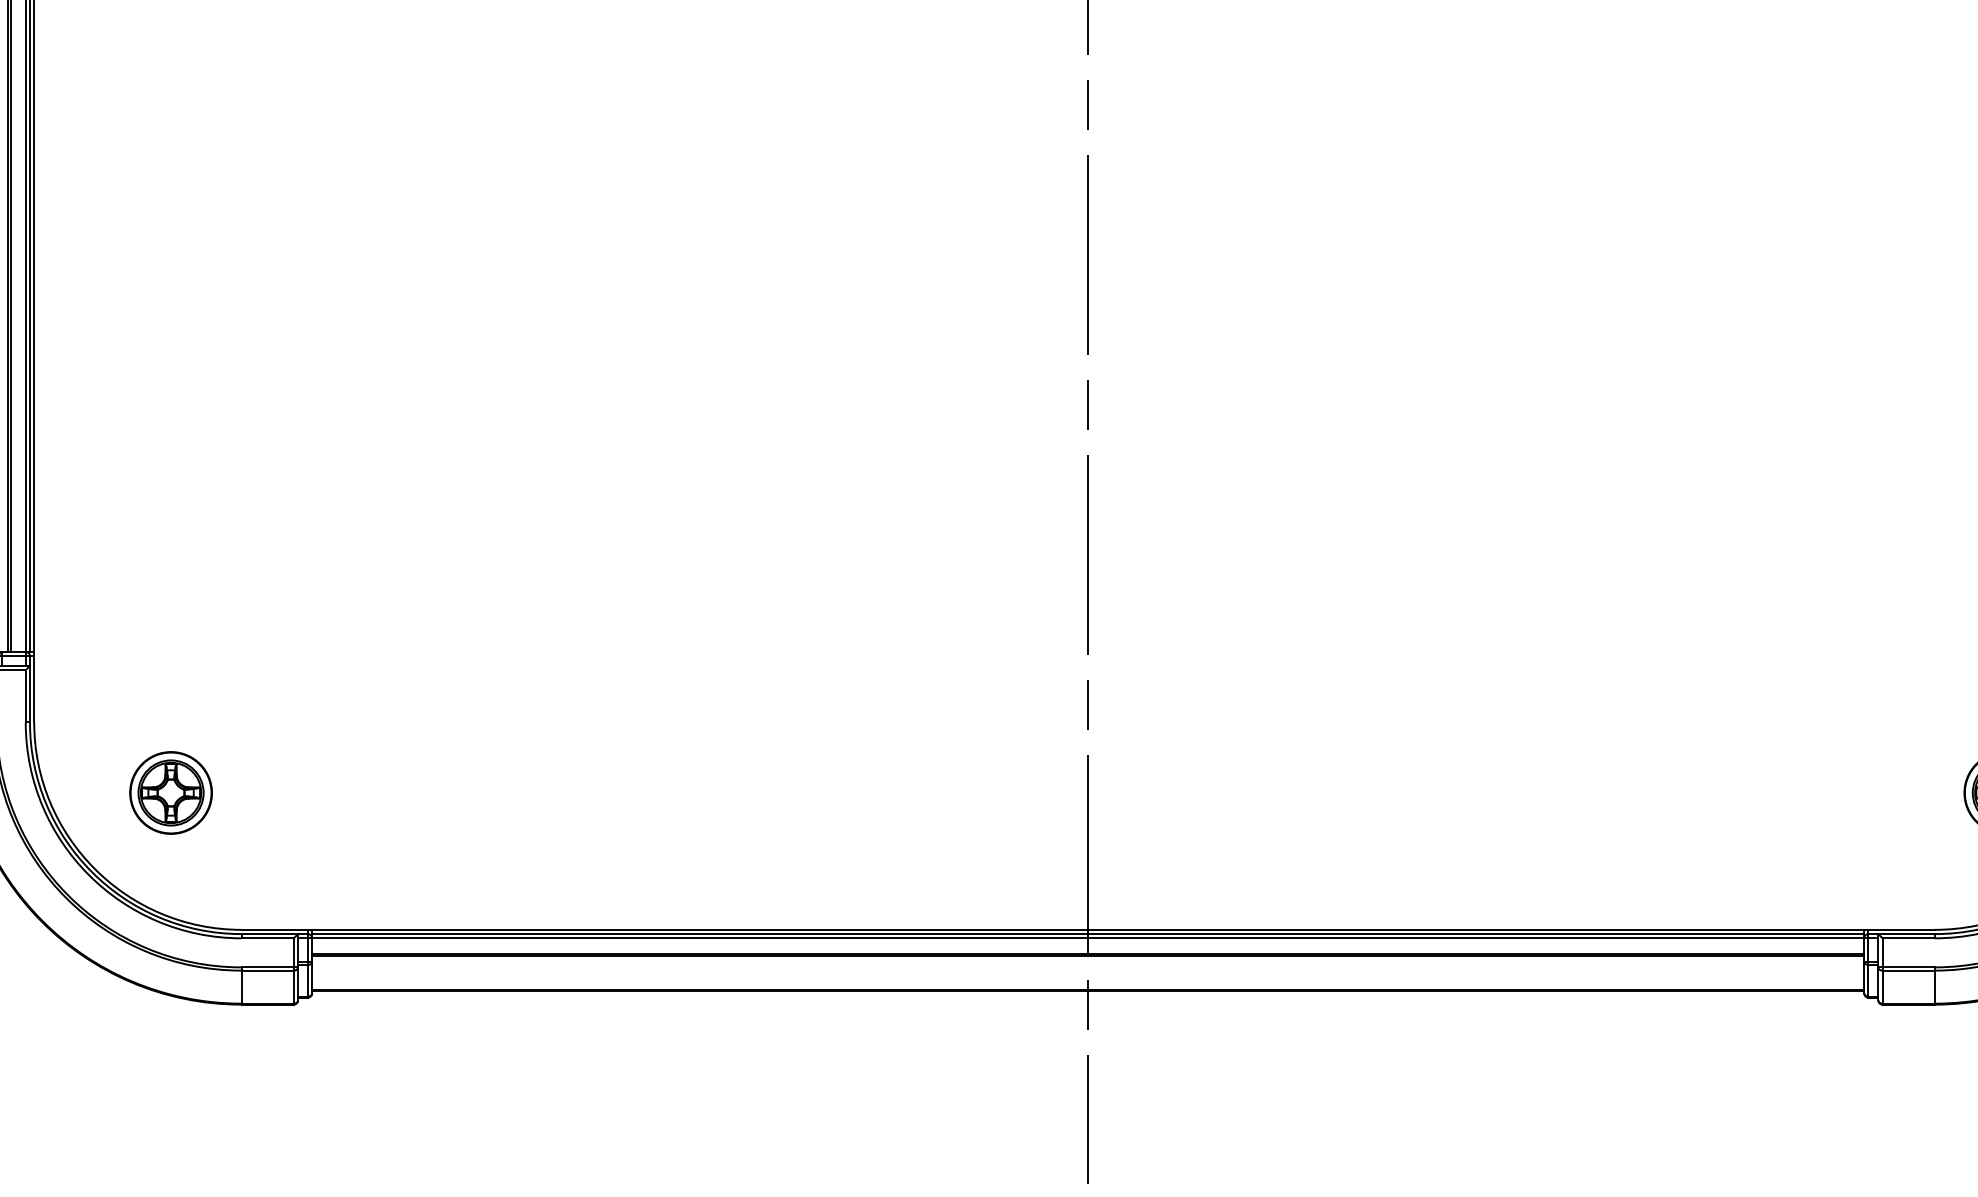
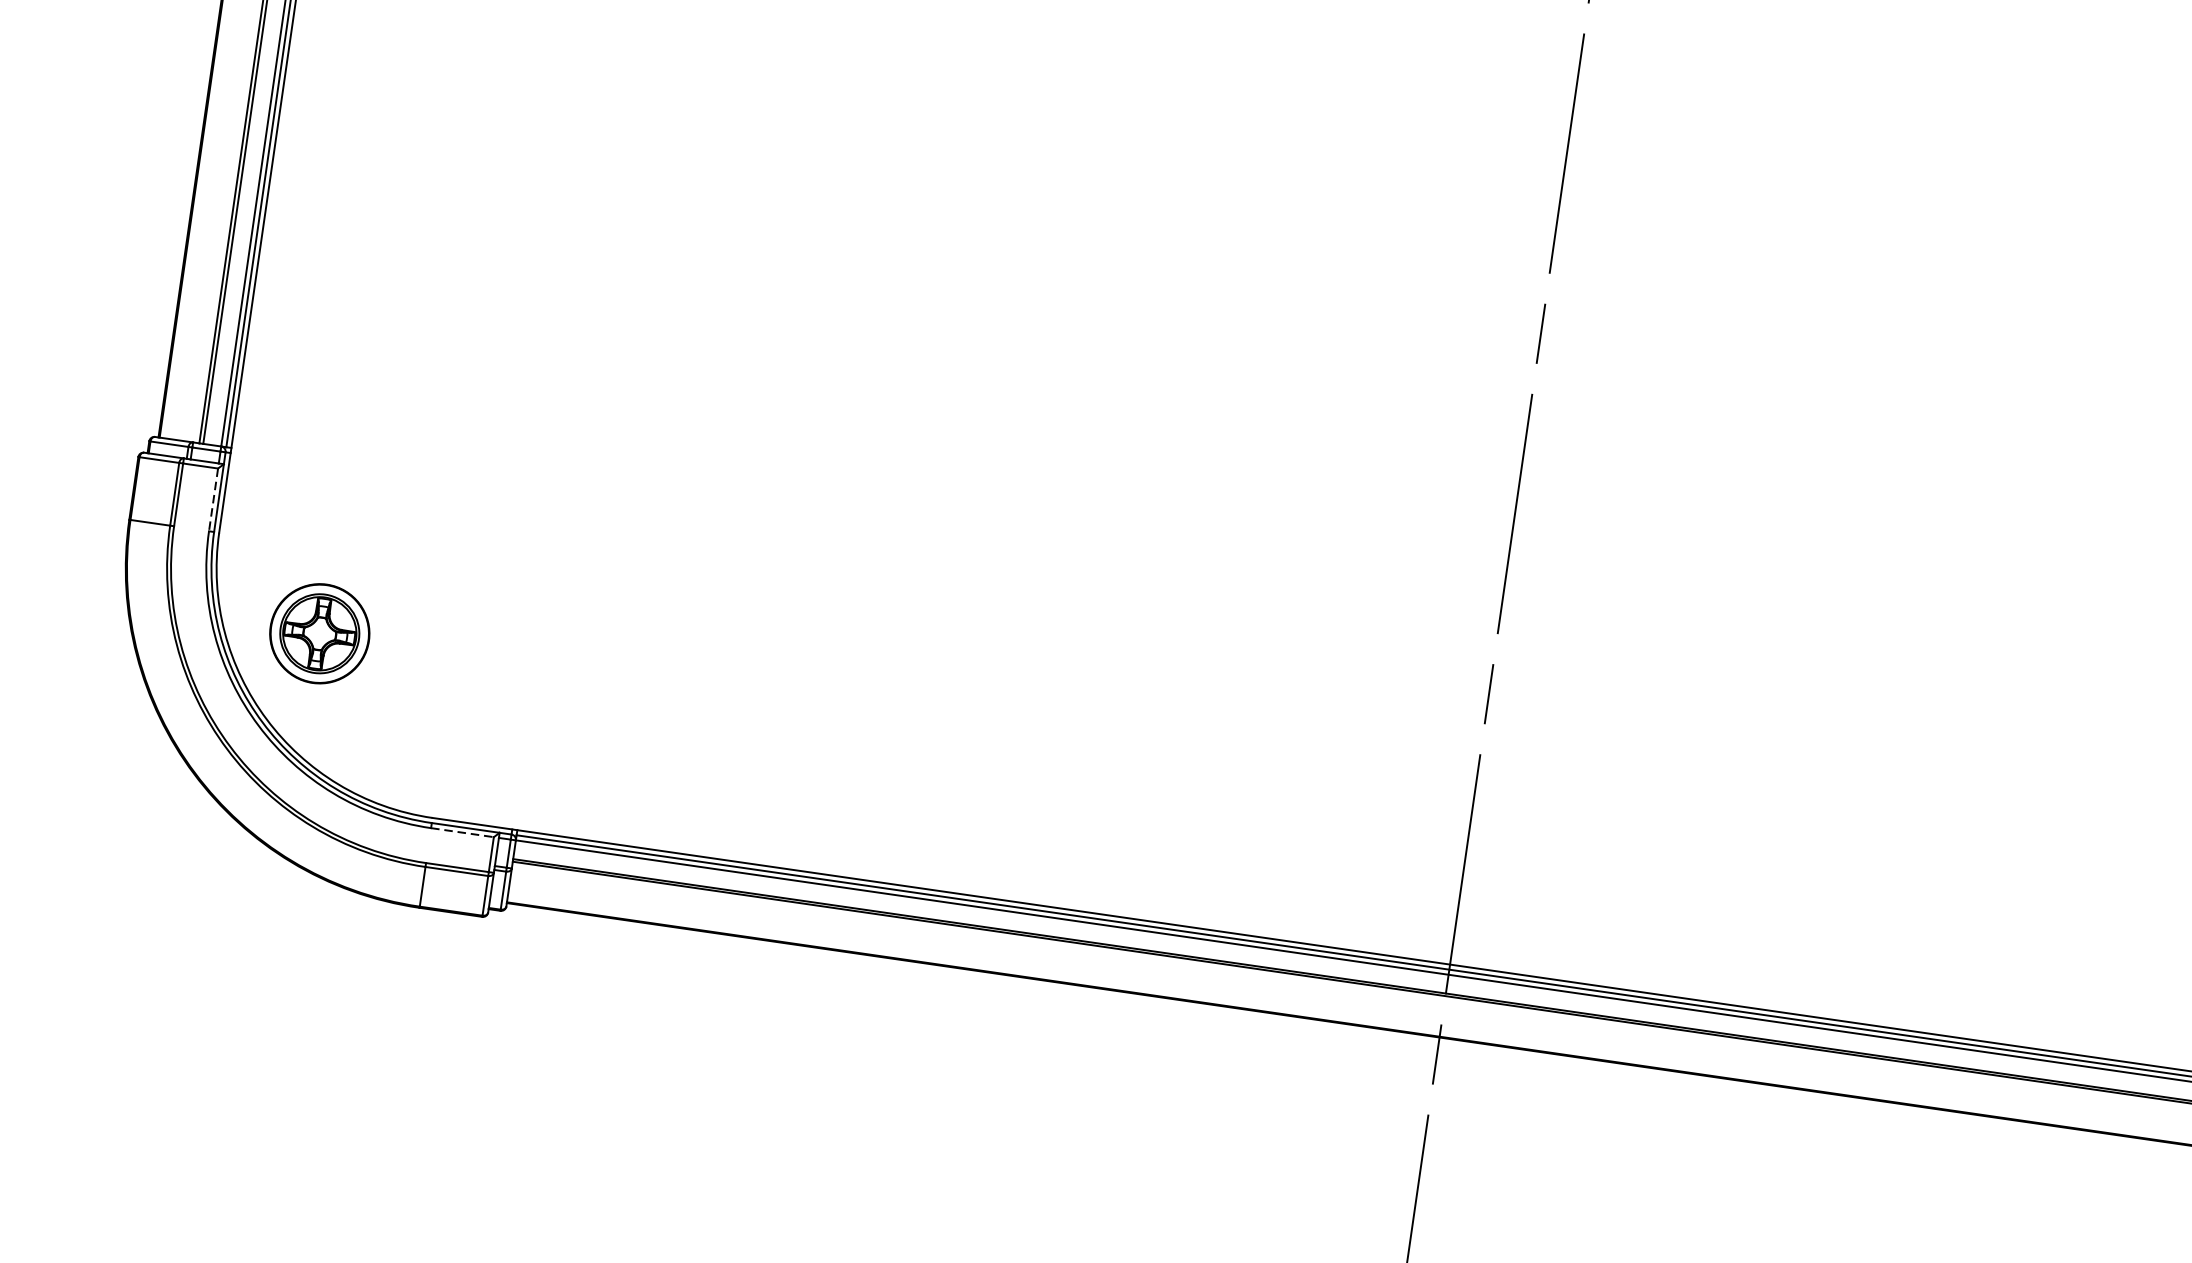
line: (25, 696) -> (213, 500), solid -> dashed
part: (170, 792) -> (319, 633), moved
line: (268, 938) -> (463, 833), solid -> dashed

